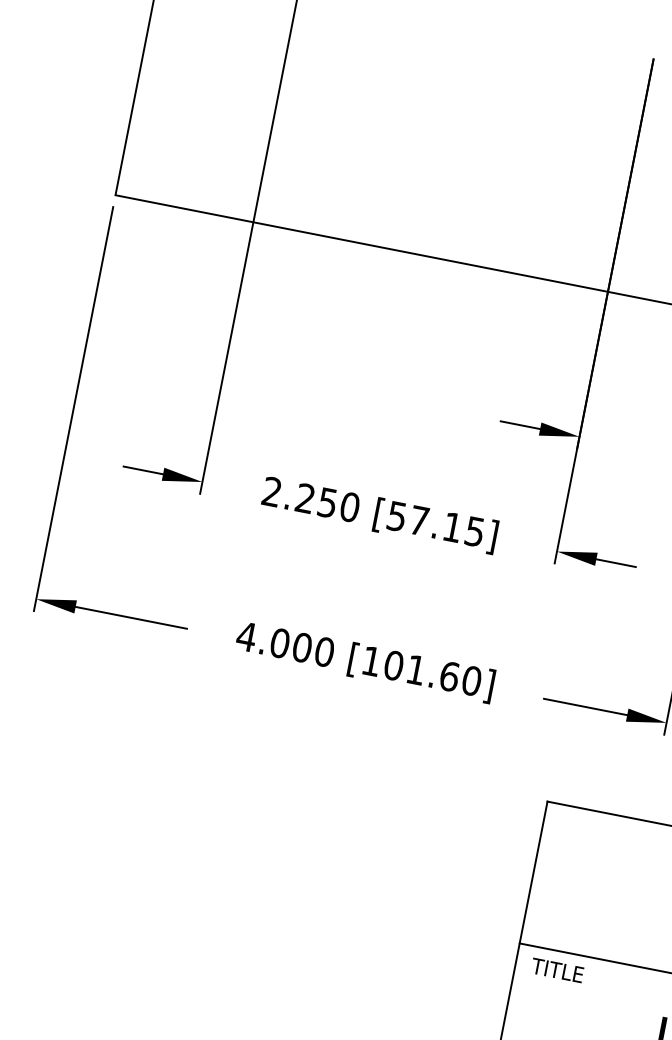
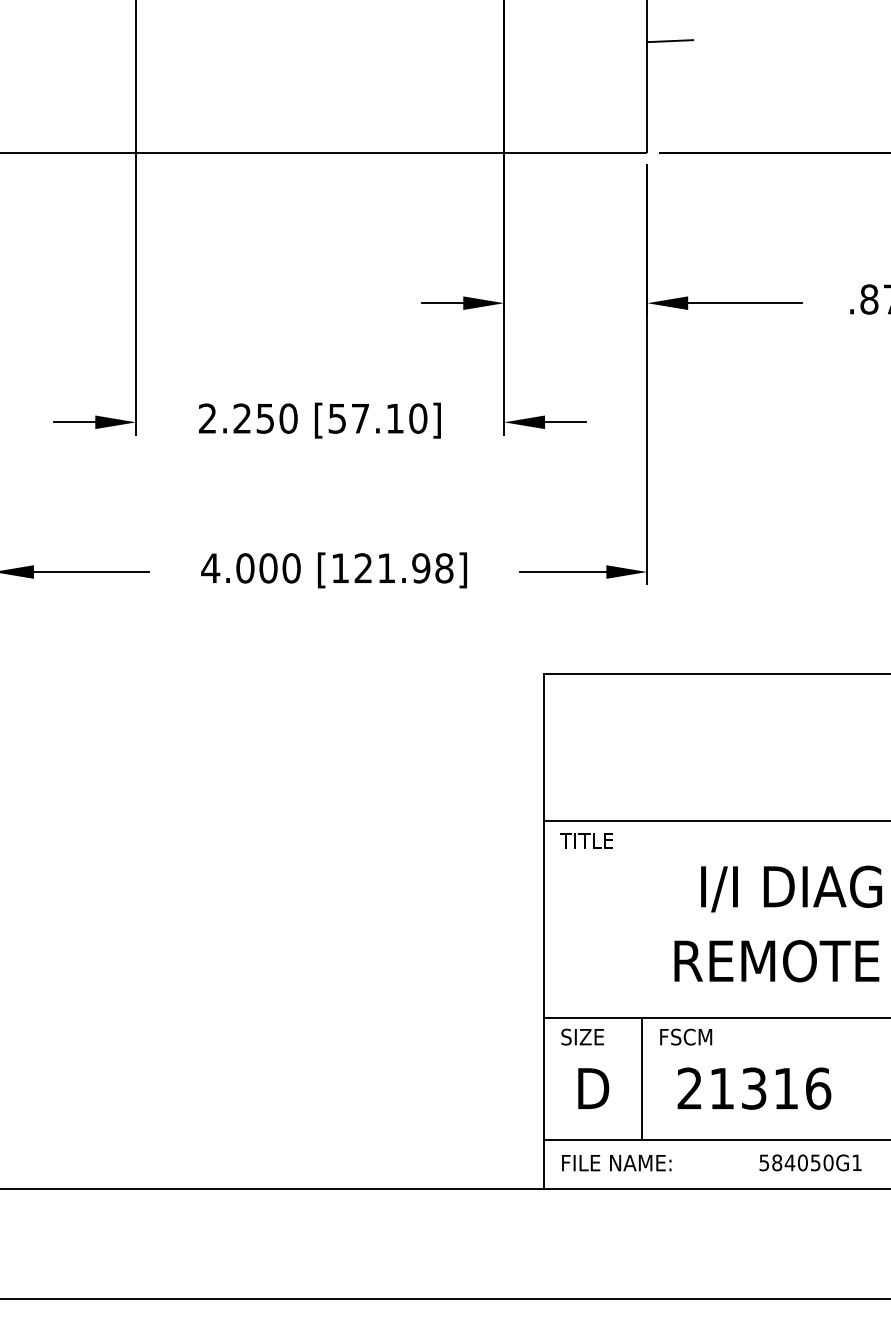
text: (475, 531) -> (418, 418), [57.15] -> [57.10]
text: (432, 673) -> (403, 568), [101.60] -> [121.98]

